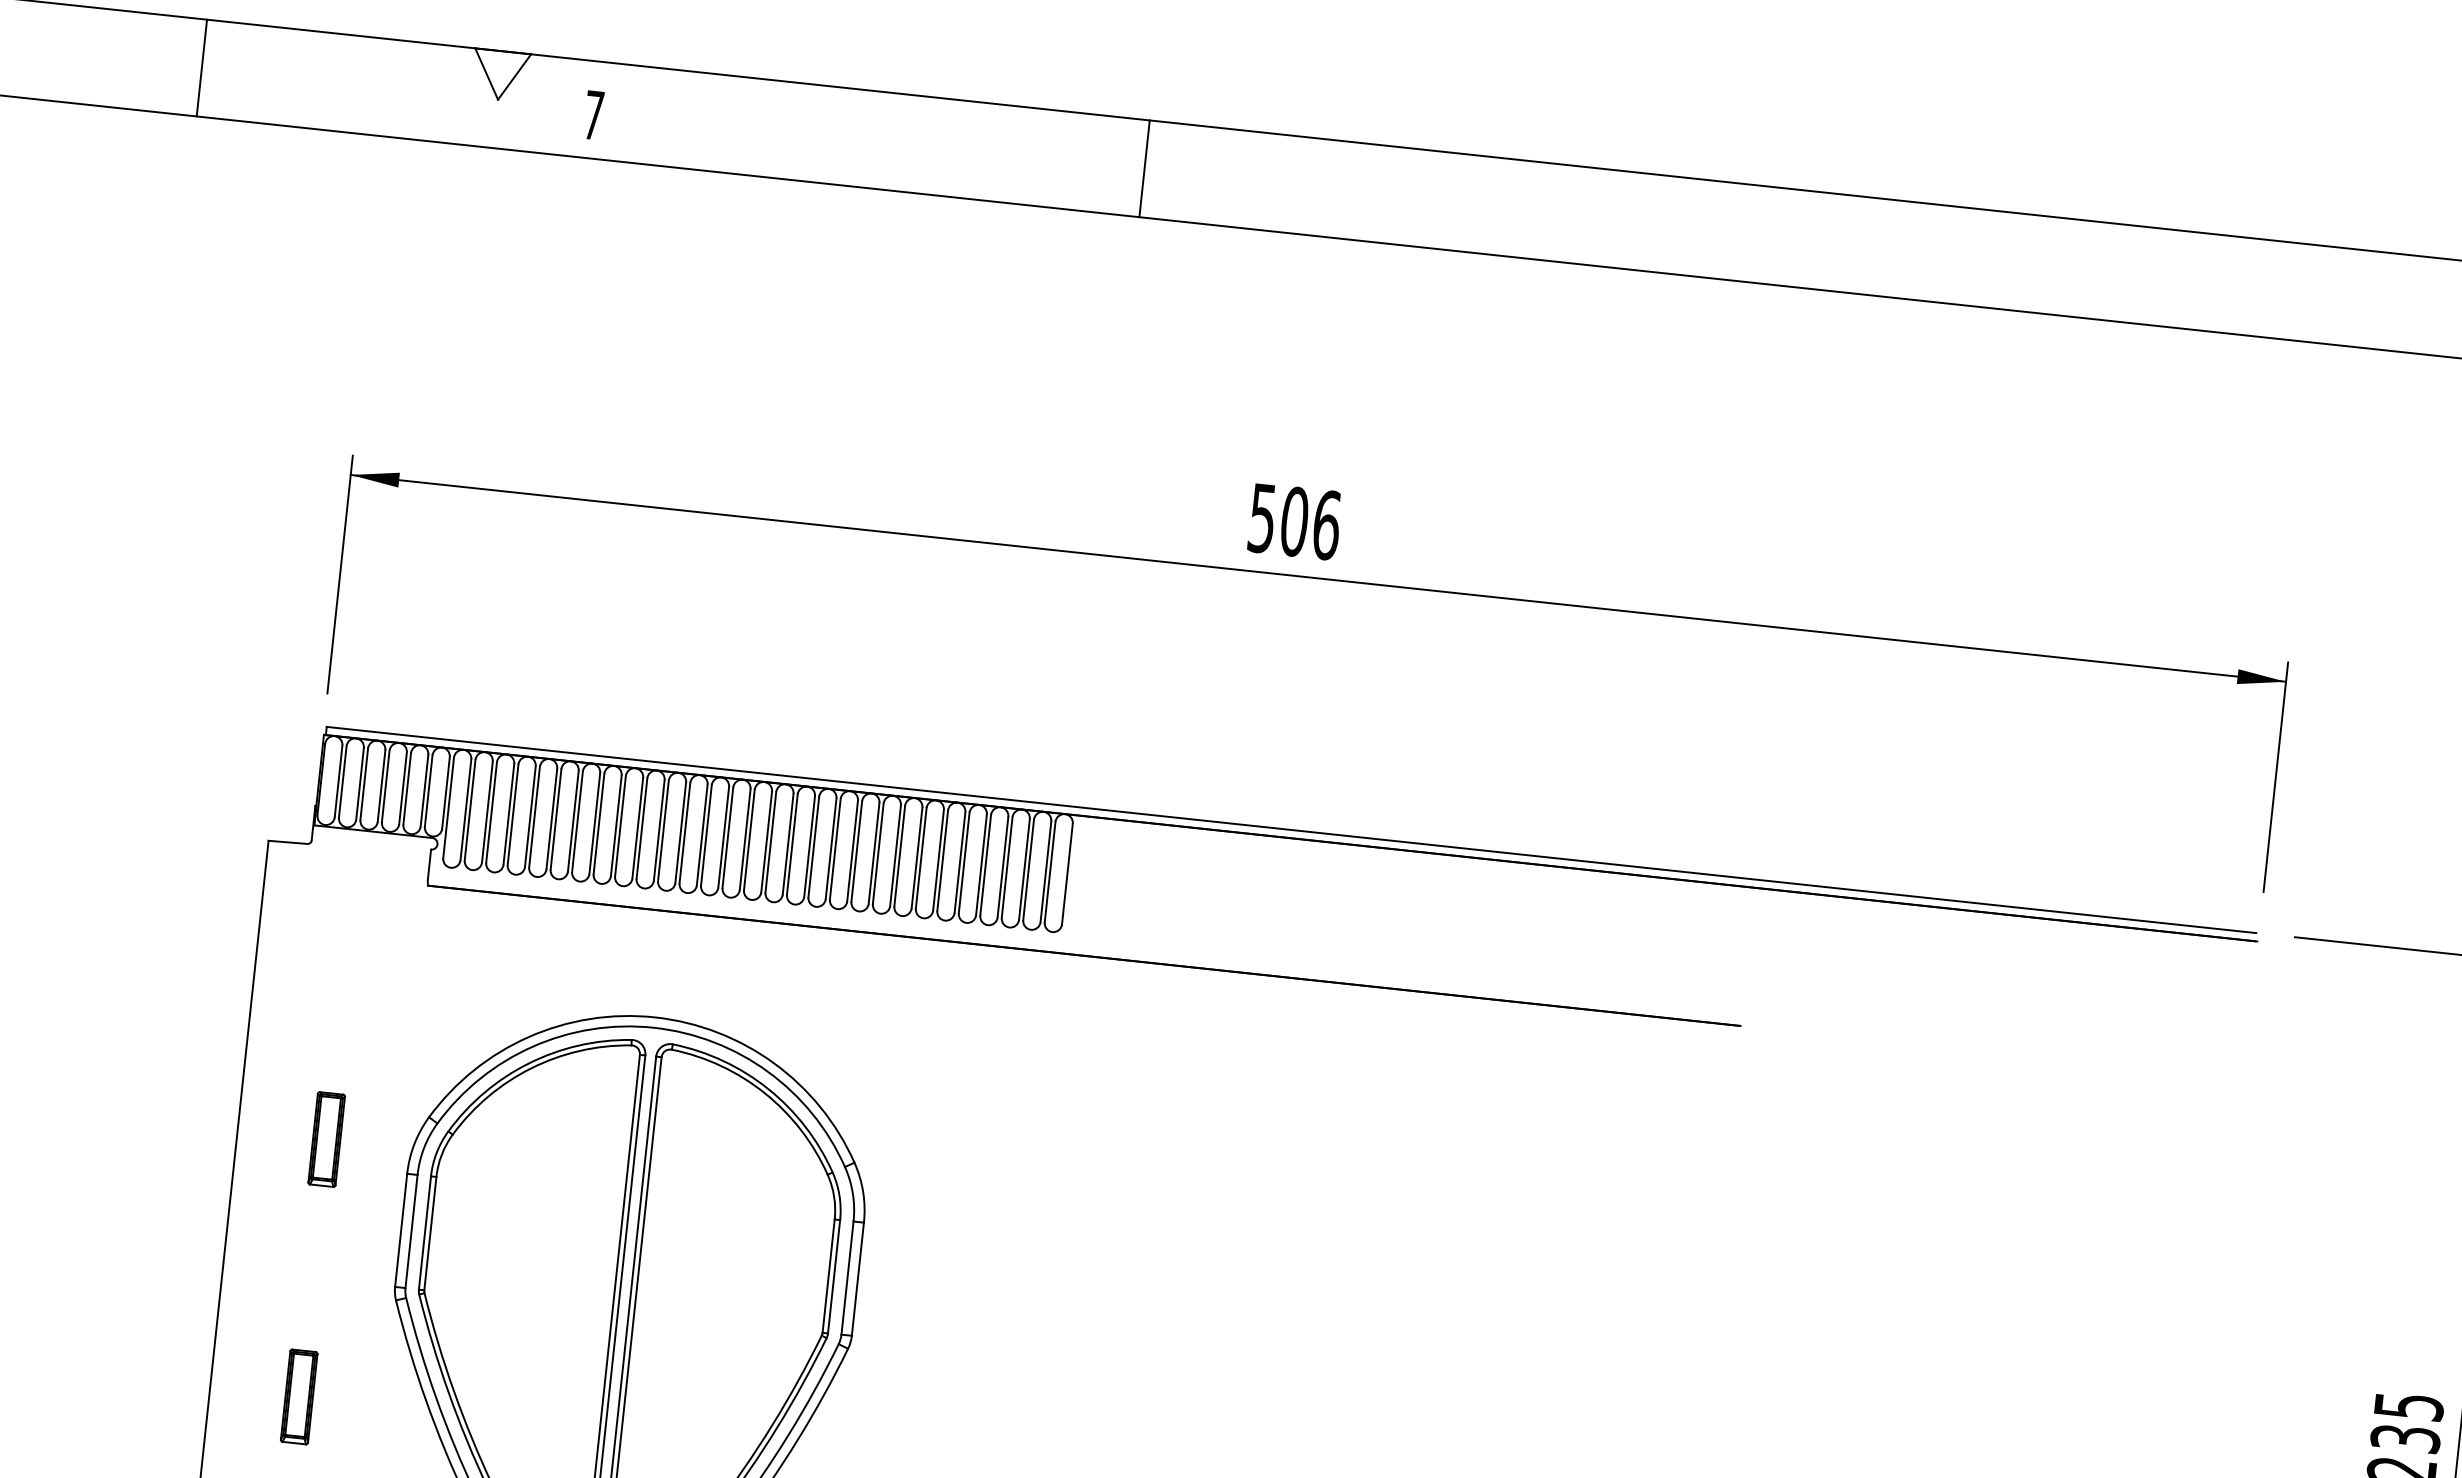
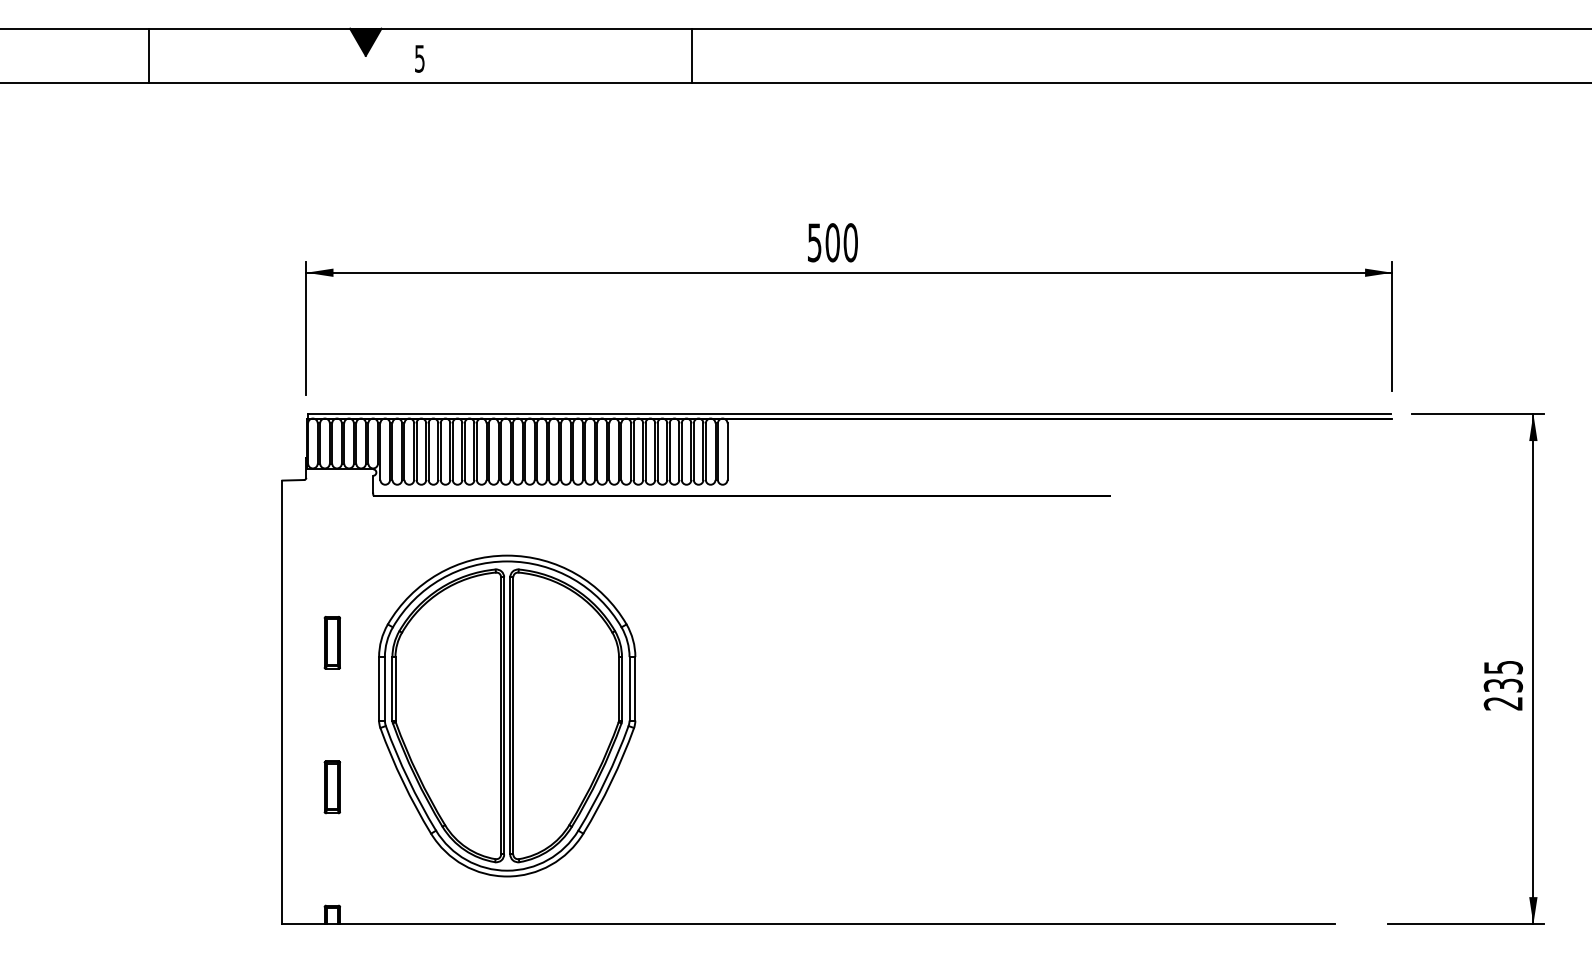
line: (201, 67) -> (148, 55), moved
fill: (500, 74) -> (365, 41), added
text: (593, 114) -> (419, 58), 7 -> 5
line: (1144, 168) -> (691, 55), moved
text: (1326, 524) -> (850, 242), 506 -> 500

